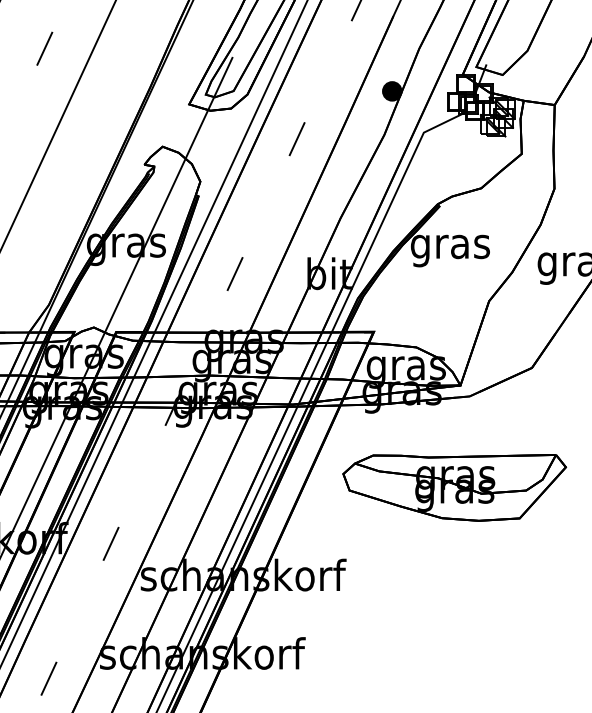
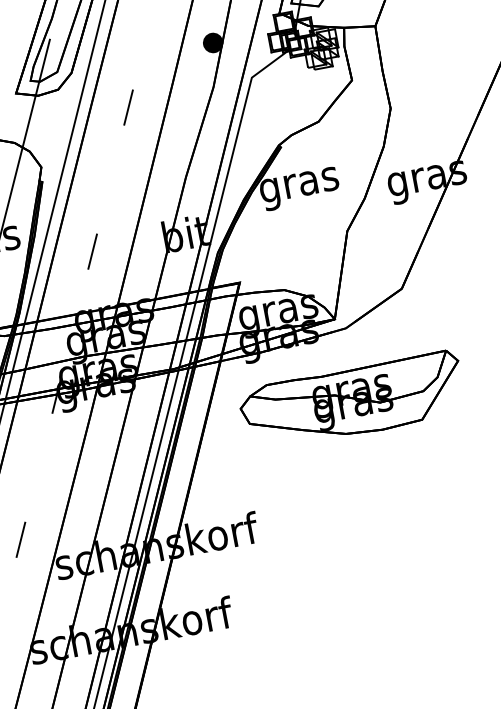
part: (454, 487) -> (352, 401), moved

